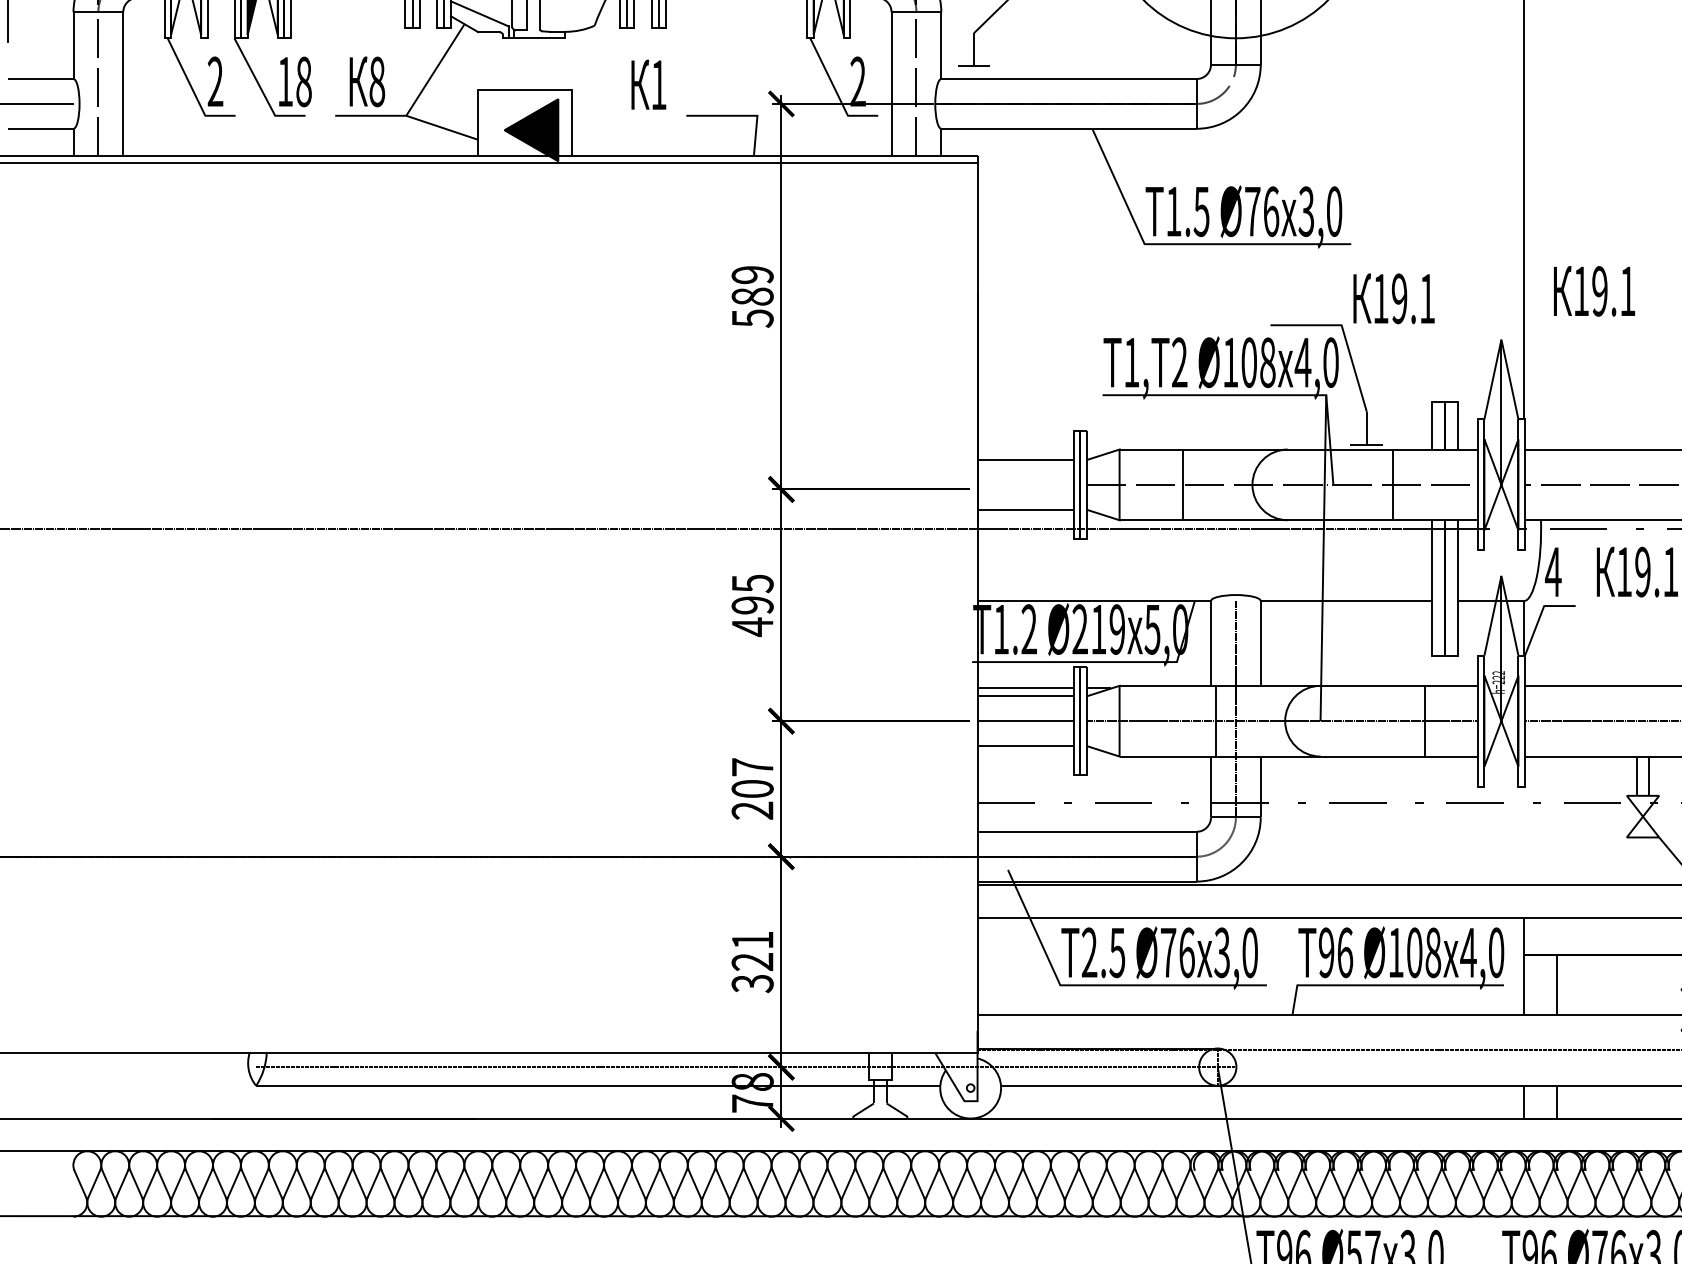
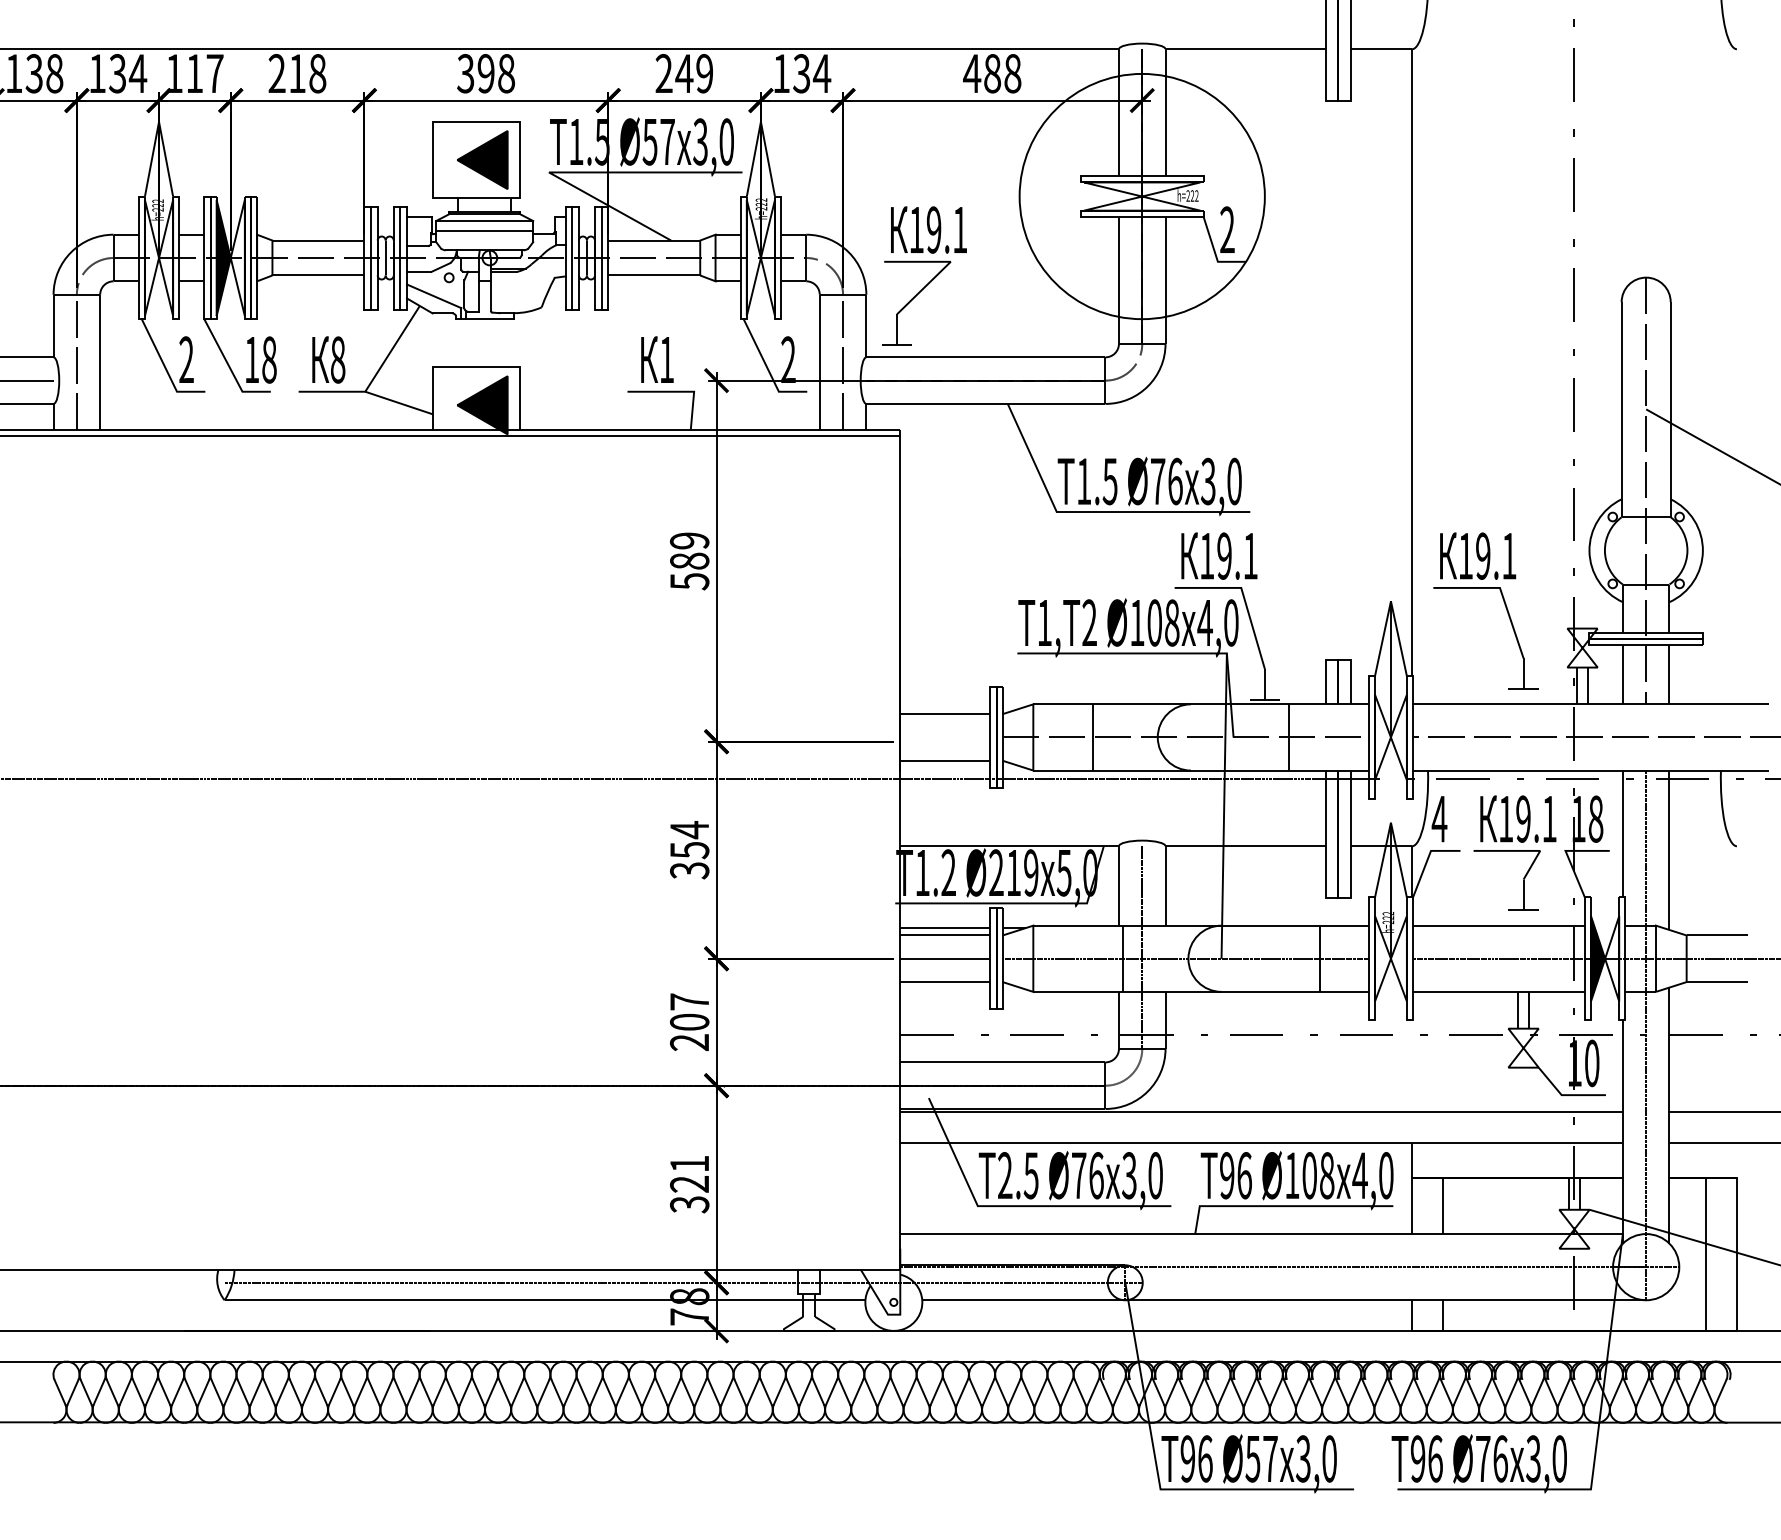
text: (648, 84) -> (657, 359), moved
text: (1394, 298) -> (1219, 555), moved
part: (1631, 368) -> (1512, 628), added
text: (752, 605) -> (689, 850), 495 -> 354
part: (1642, 637) -> (1523, 880), added

